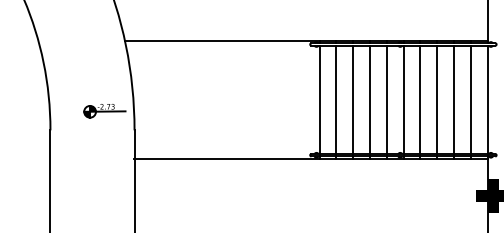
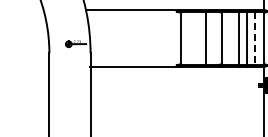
line: (336, 97) -> (189, 37), removed
line: (352, 97) -> (197, 37), removed
line: (387, 97) -> (214, 37), removed
line: (420, 97) -> (230, 37), removed
line: (471, 99) -> (255, 38), solid -> dashed

